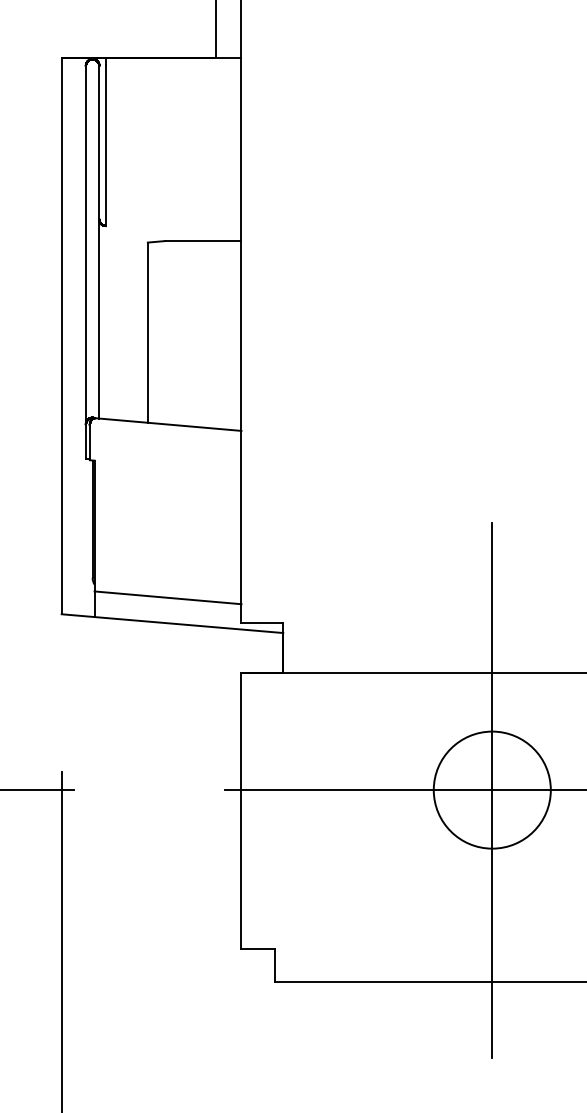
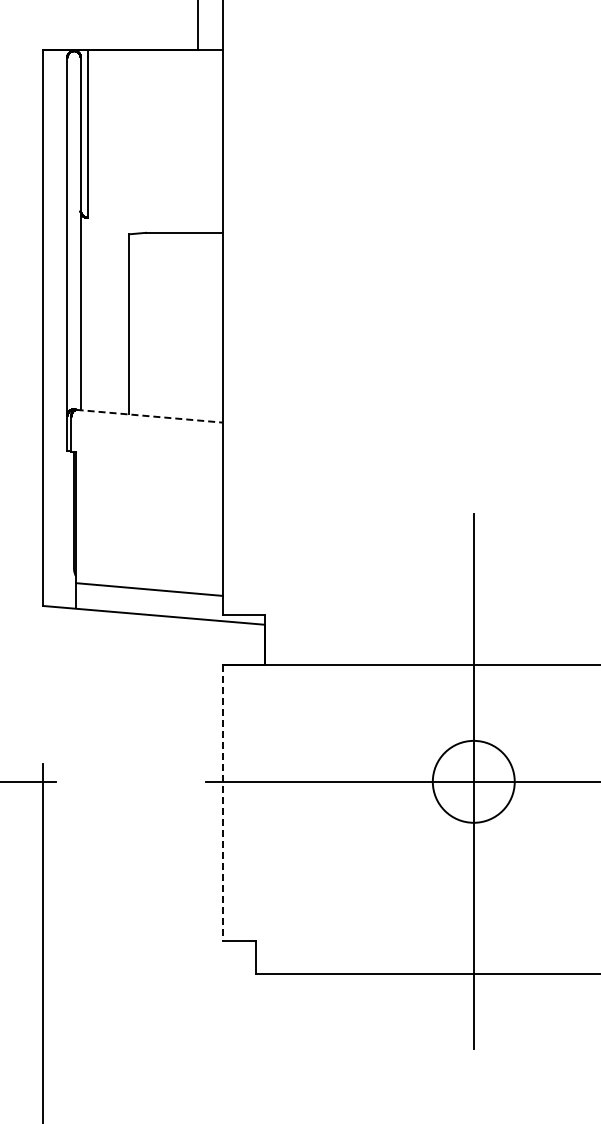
line: (169, 424) -> (150, 416), solid -> dashed
circle: (492, 789) -> (473, 781), size x0.7
line: (241, 810) -> (222, 802), solid -> dashed

